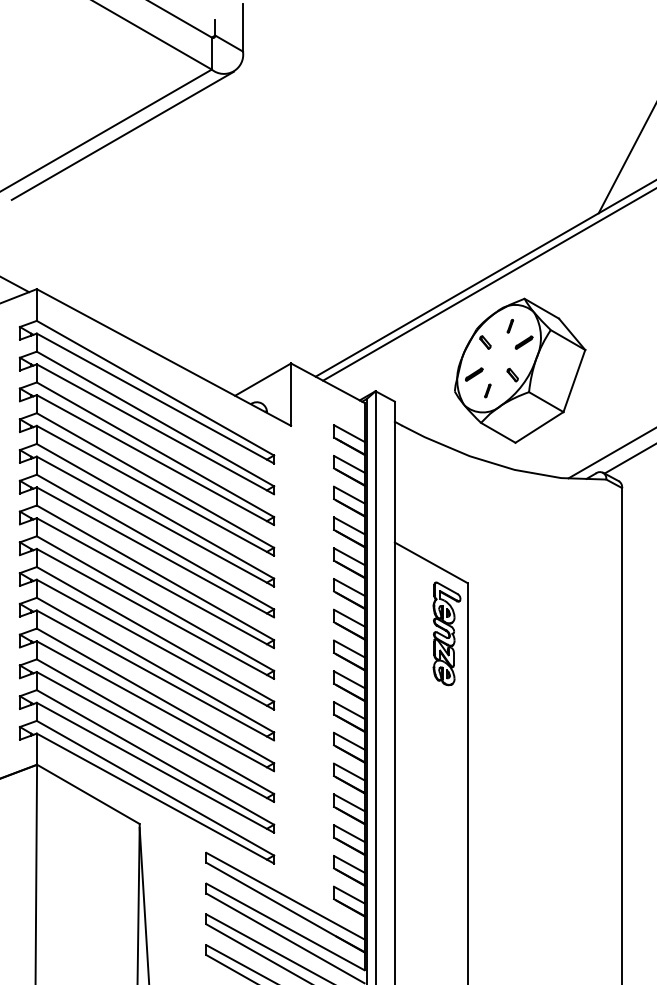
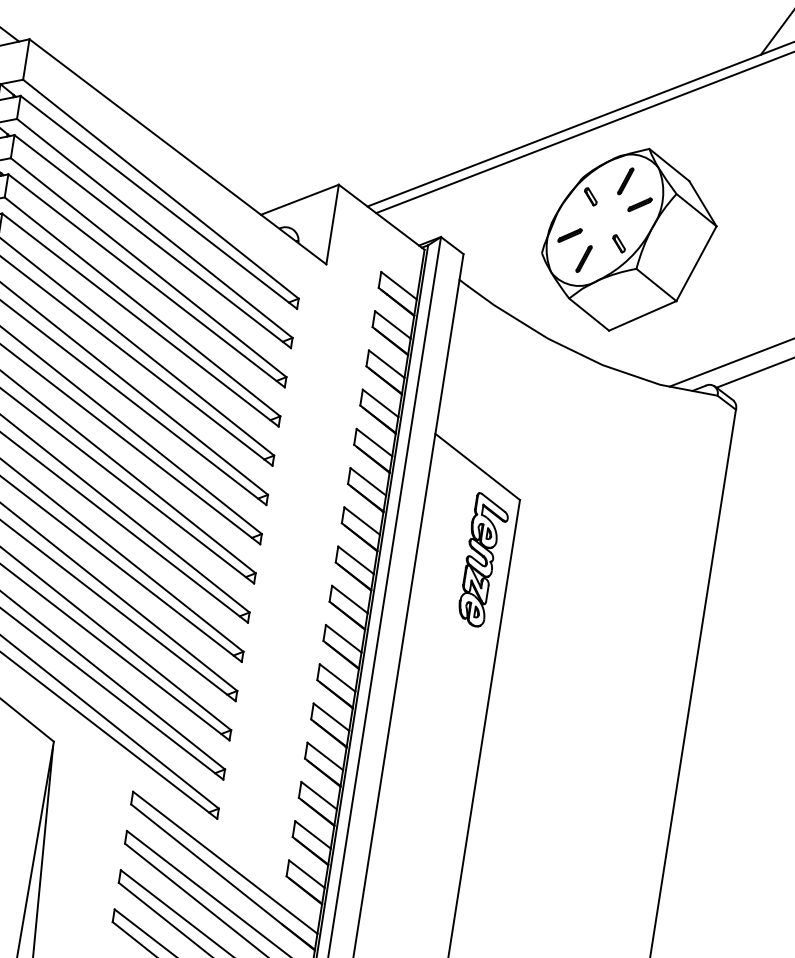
part: (510, 325) -> (626, 180), size x1.67
part: (487, 390) -> (583, 258), size x1.67

